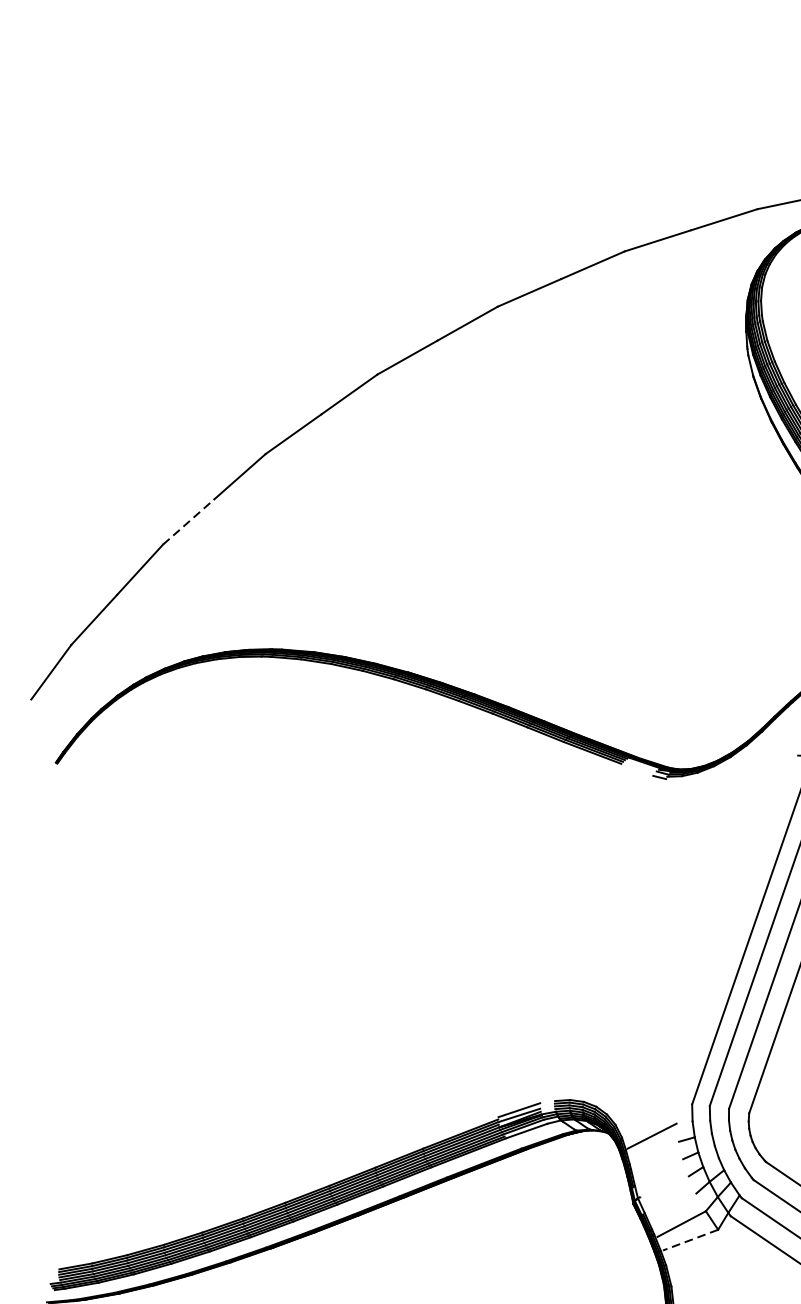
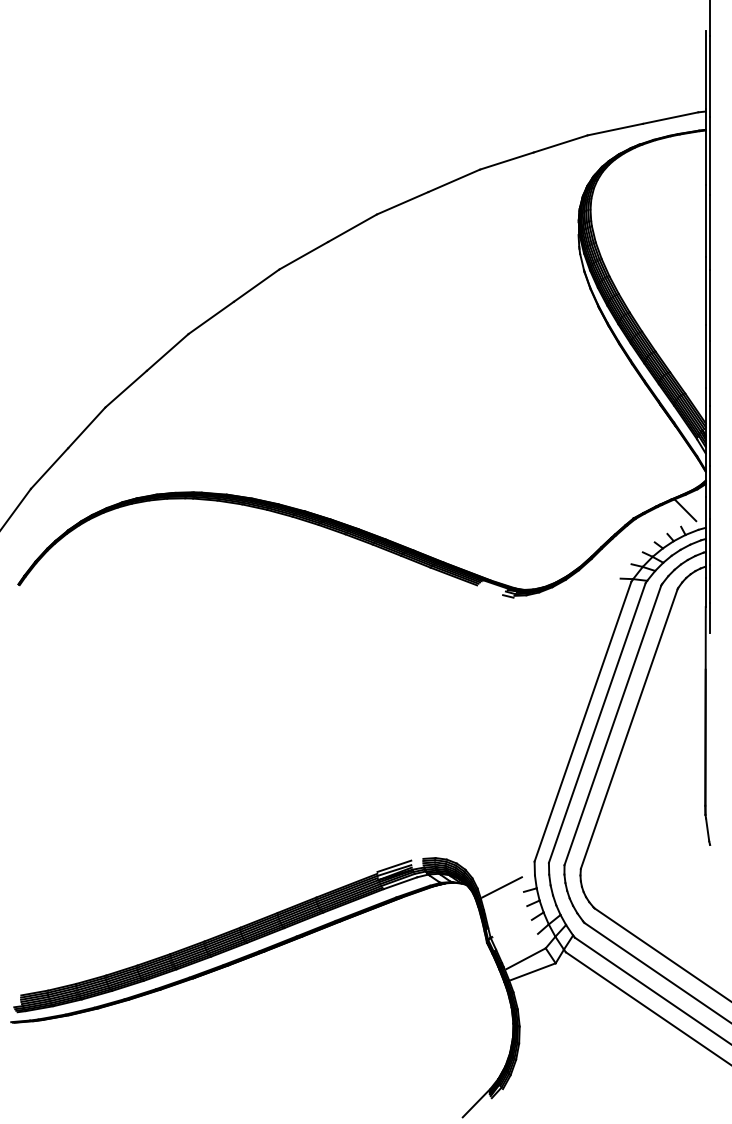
line: (189, 522) -> (126, 389), dashed -> solid
line: (690, 1239) -> (533, 971), dashed -> solid

